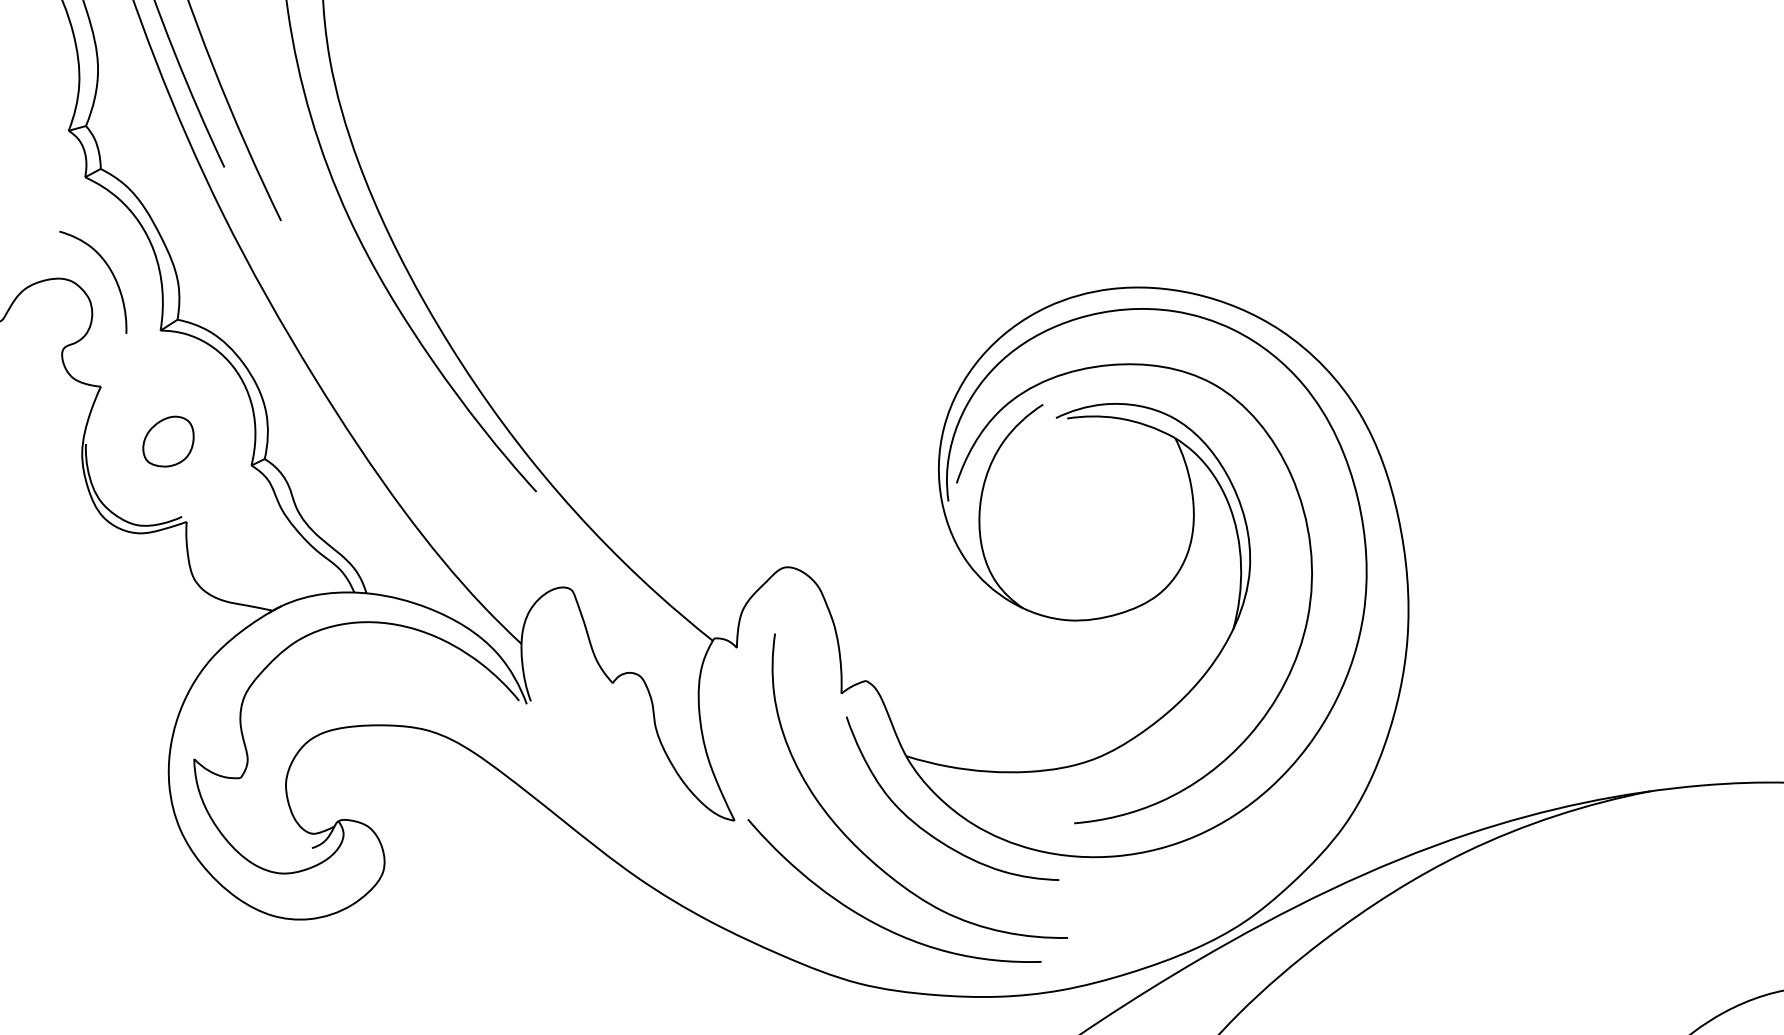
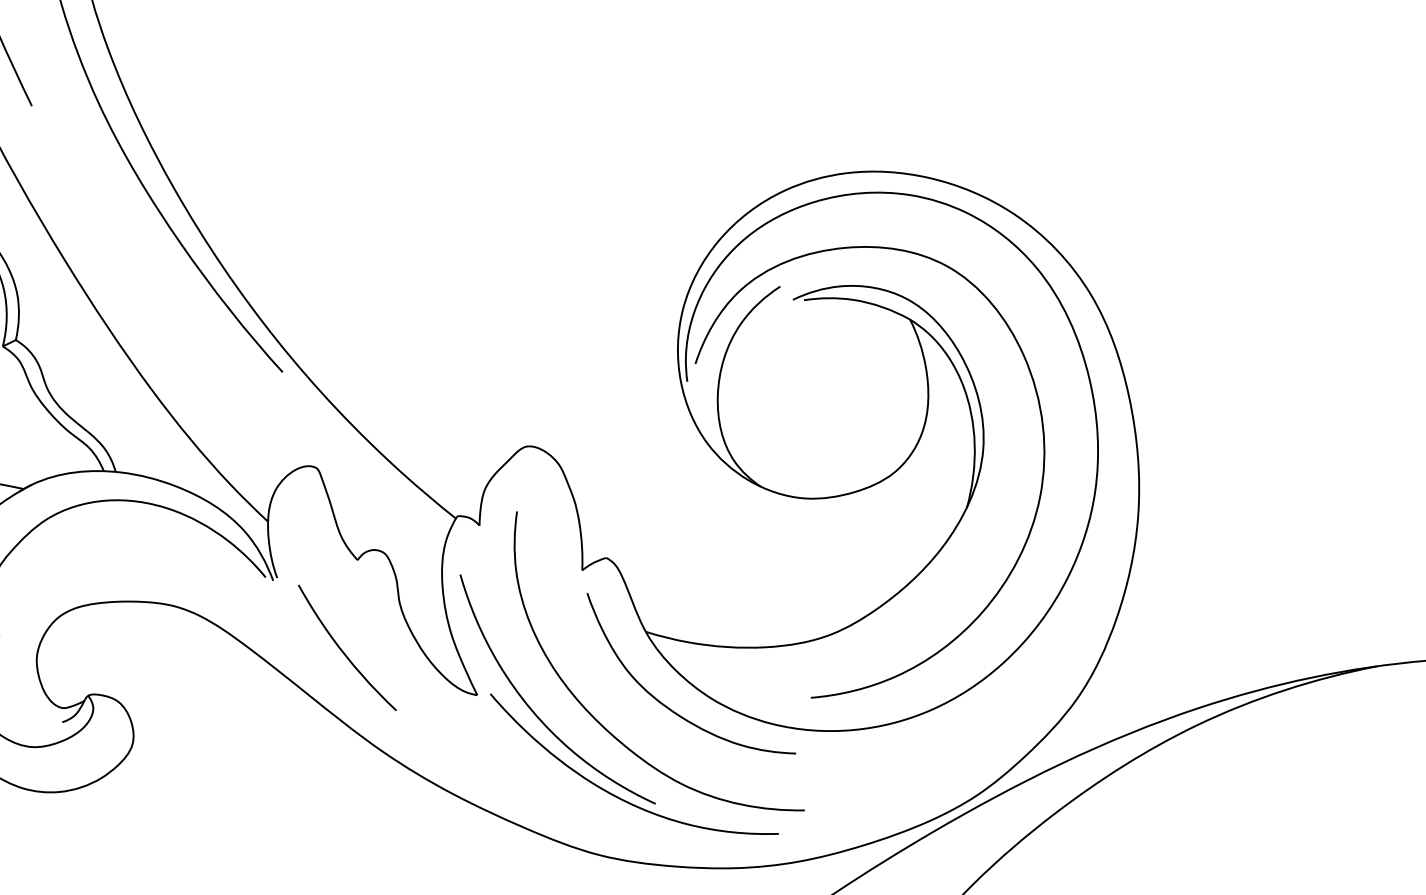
curve: (597, 774) -> (342, 649), added
curve: (790, 834) -> (532, 708), added

